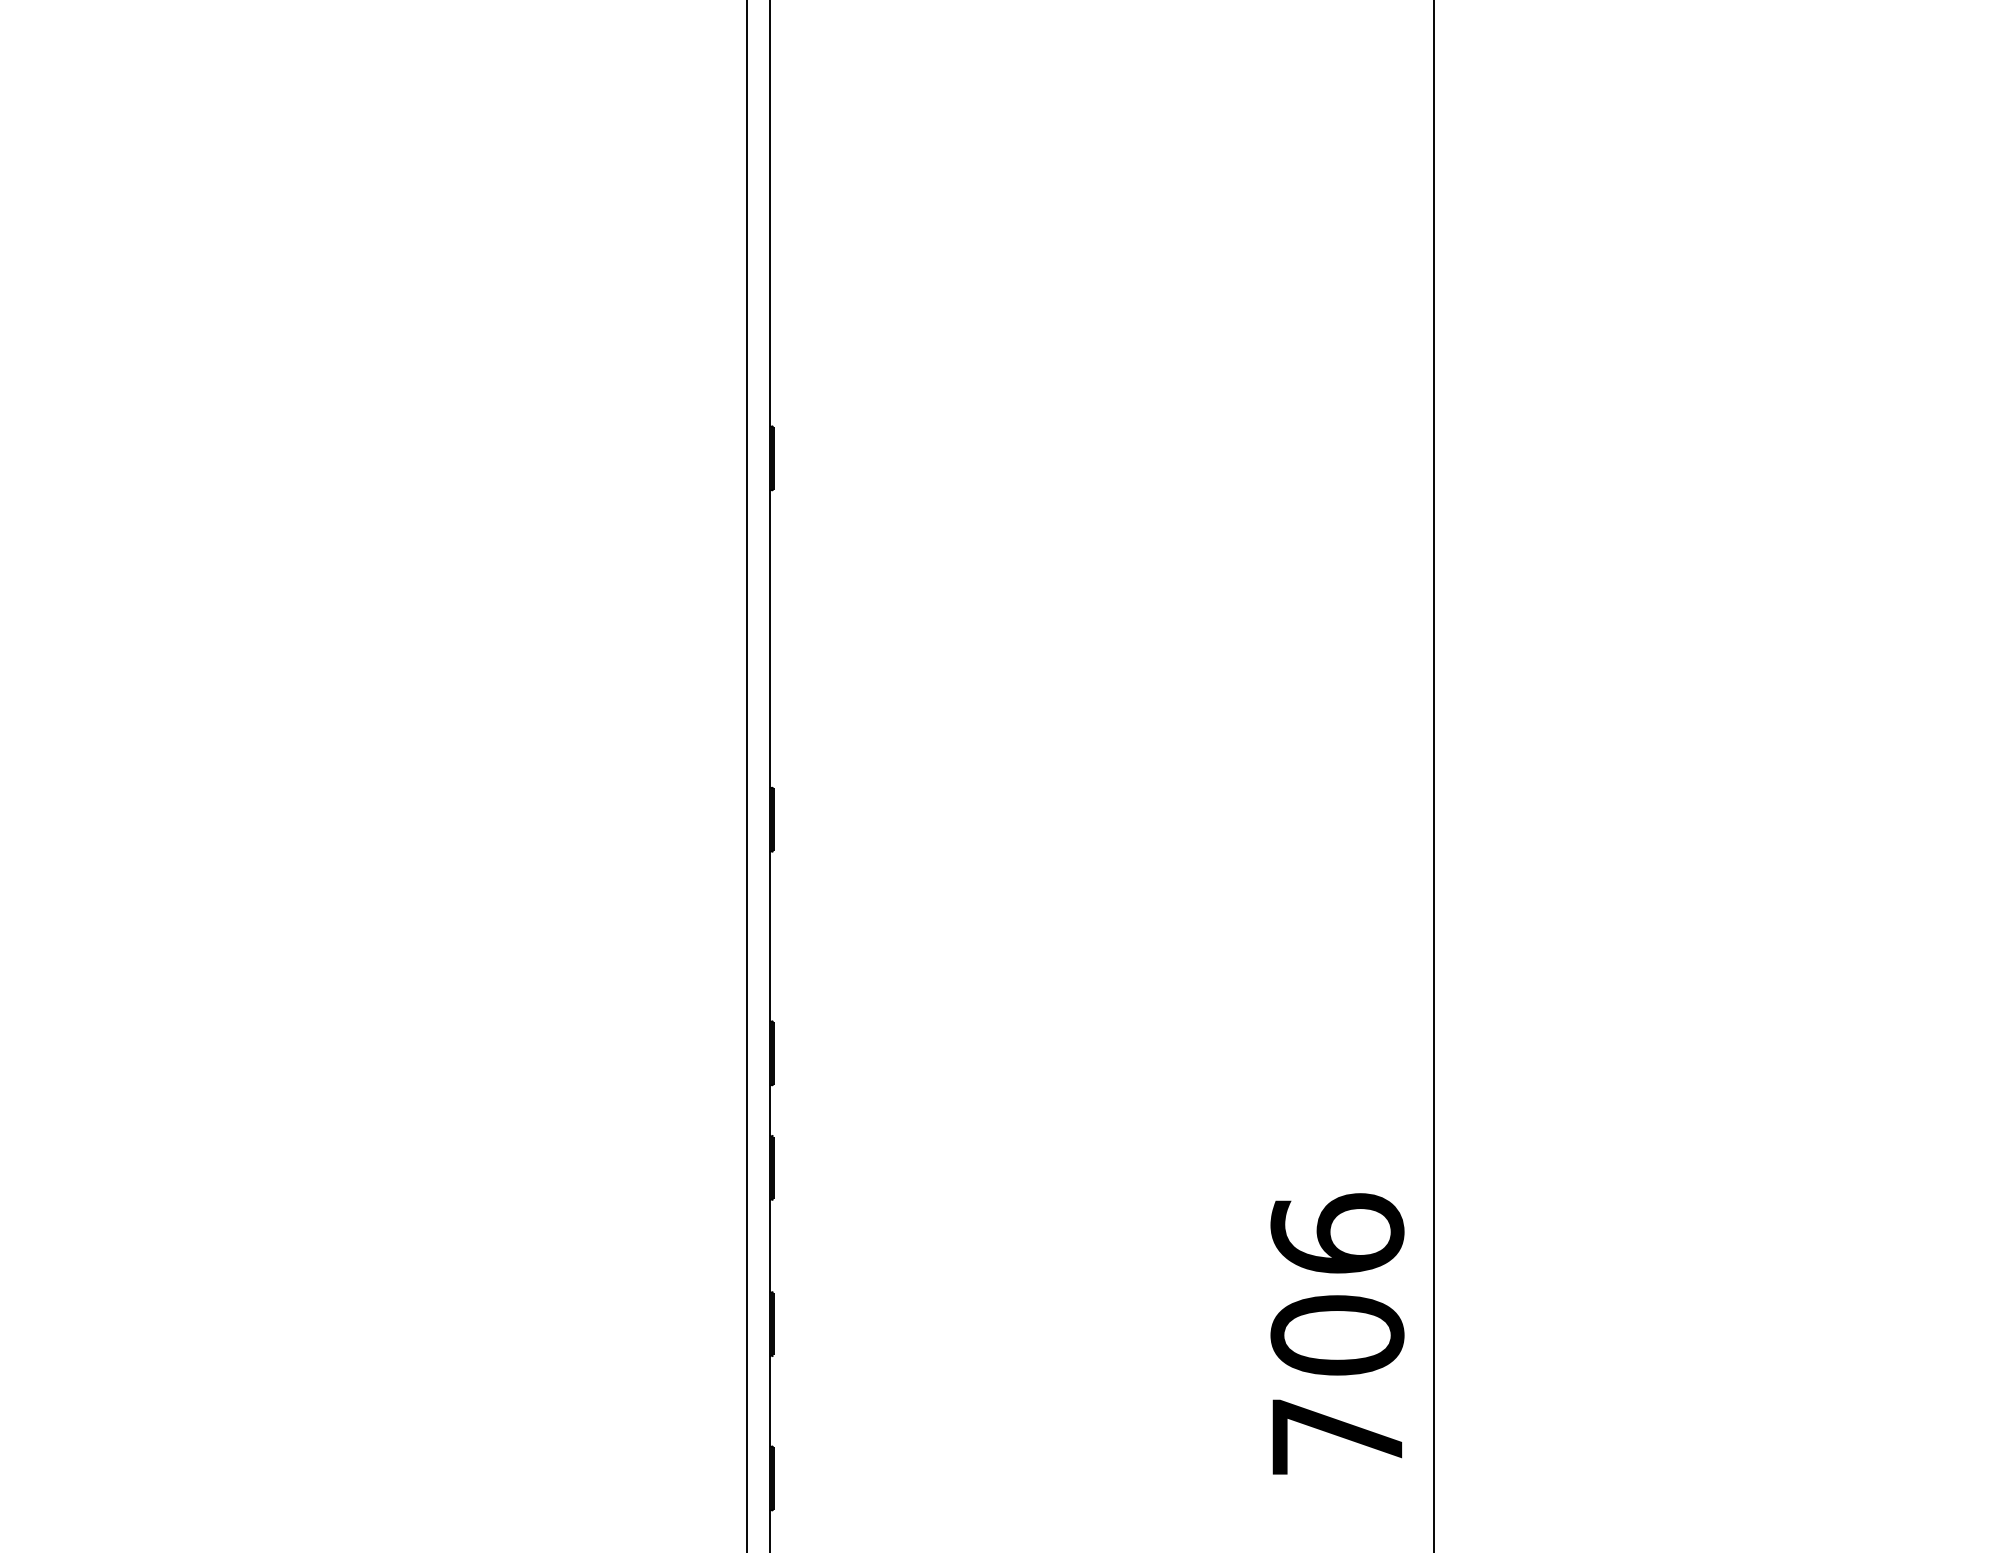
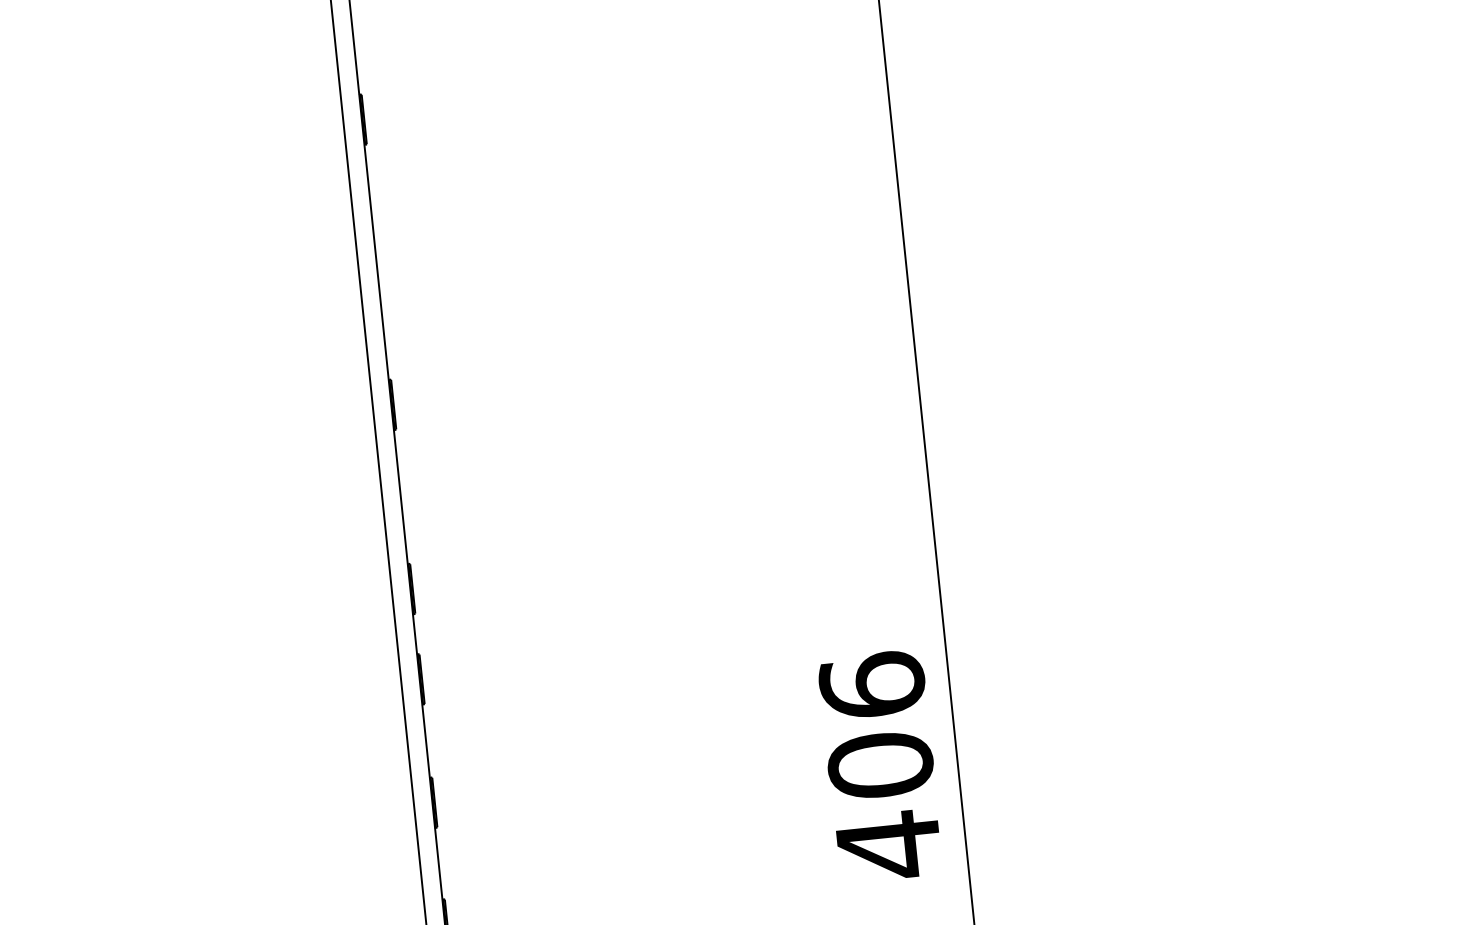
text: (1337, 1437) -> (889, 846), 706 -> 406

